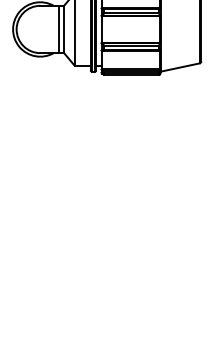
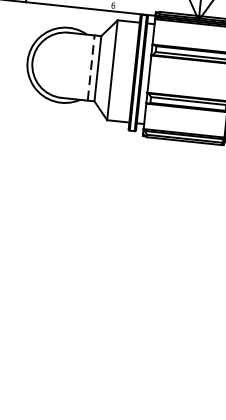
line: (59, 28) -> (91, 66), solid -> dashed

